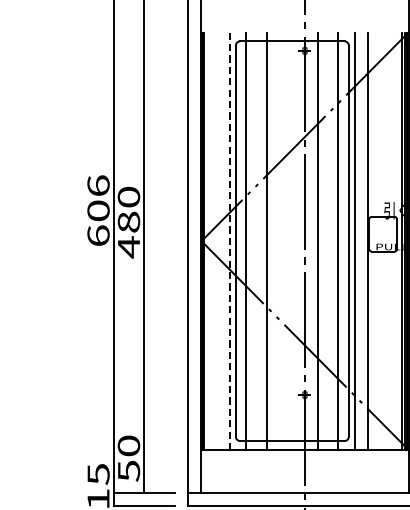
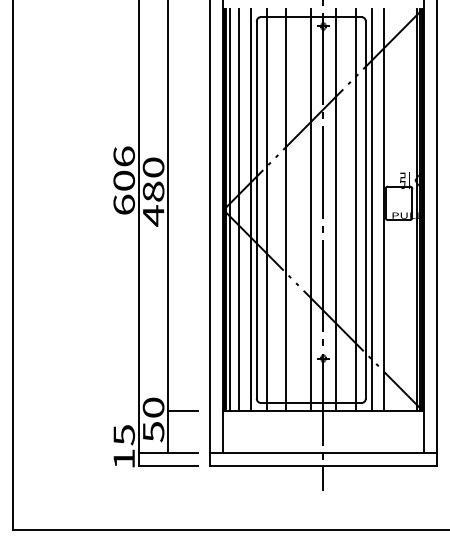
line: (207, 240) -> (229, 209), added
line: (216, 240) -> (238, 209), added
line: (292, 240) -> (311, 209), added
line: (229, 241) -> (250, 210), dashed -> solid
line: (158, 449) -> (182, 411), added

